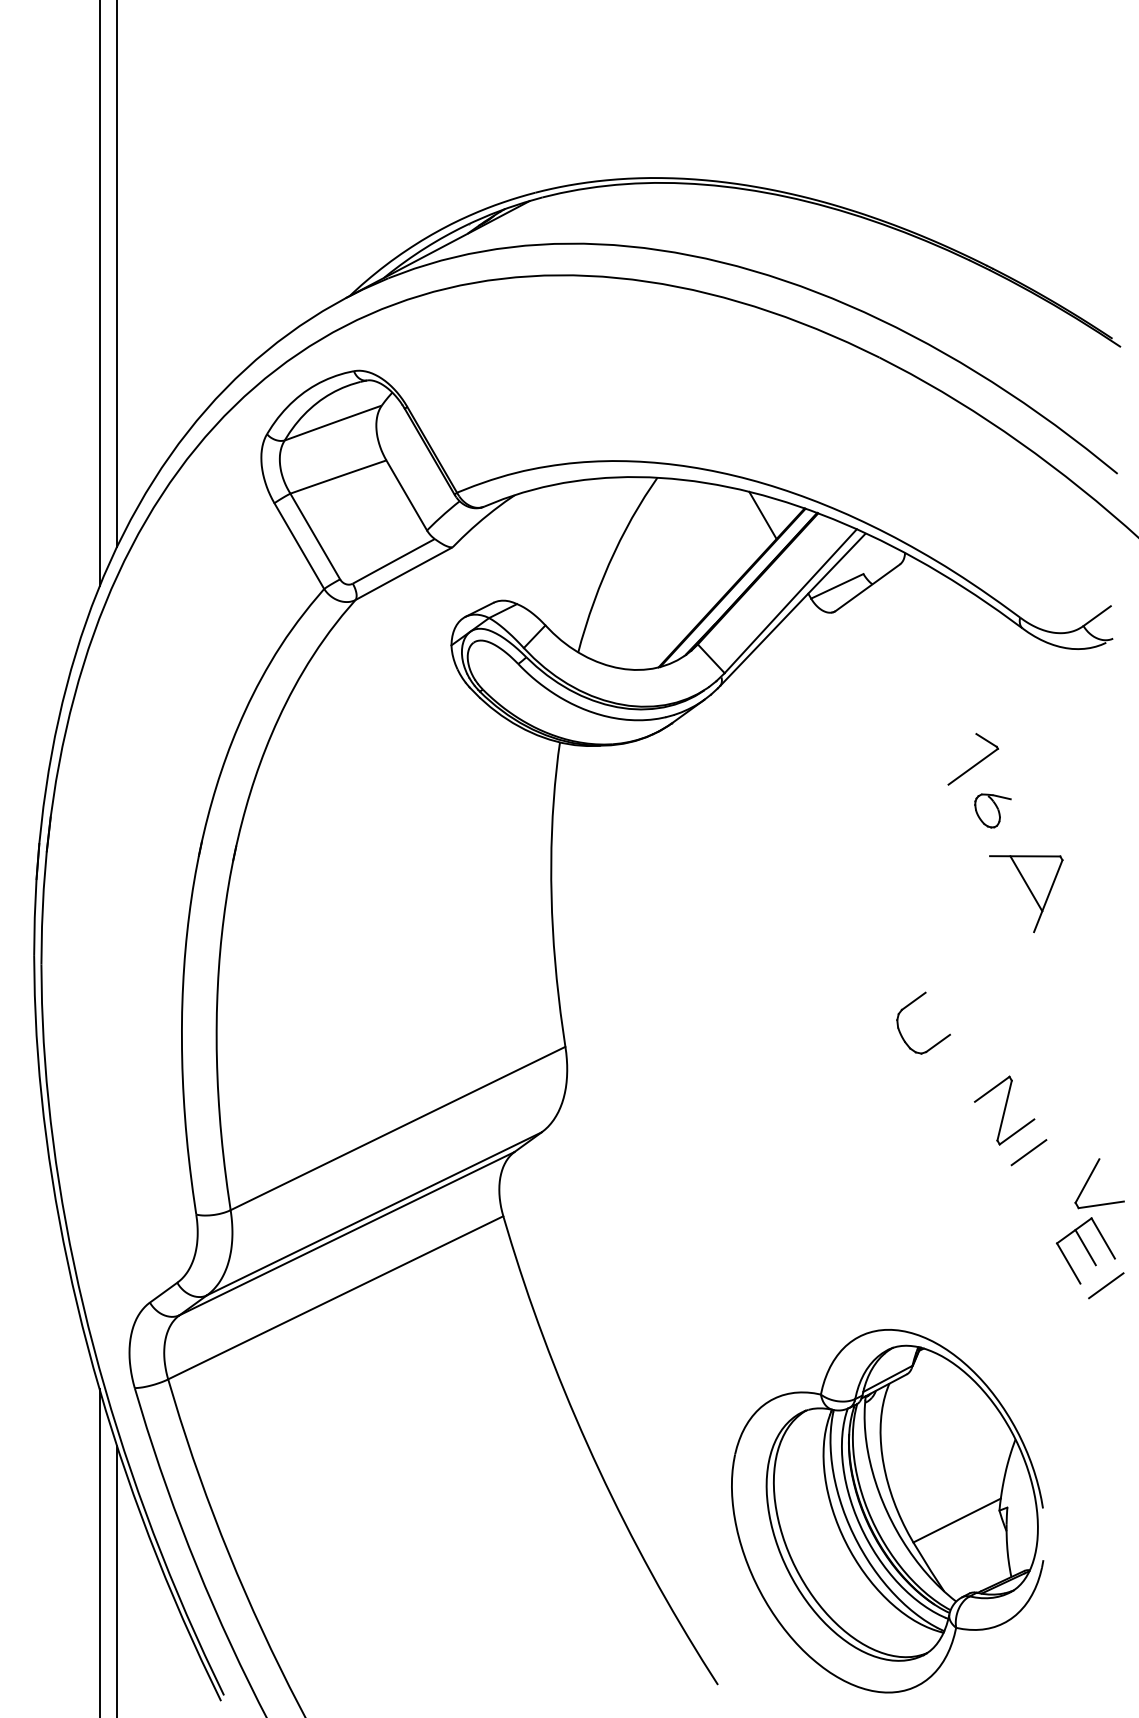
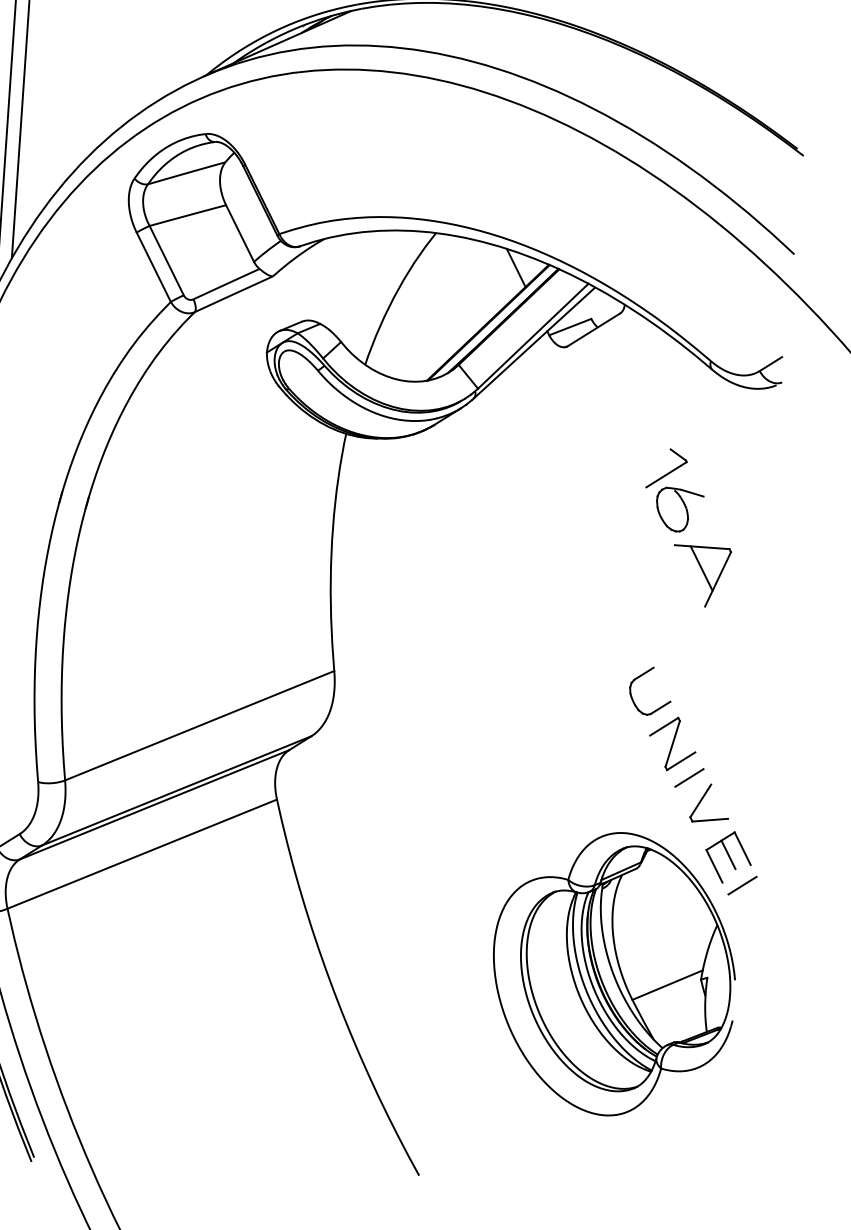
part: (992, 810) -> (679, 509), size x1.67
part: (911, 1004) -> (642, 676), moved
part: (1089, 1179) -> (702, 799), moved
part: (887, 1511) -> (613, 974), moved

